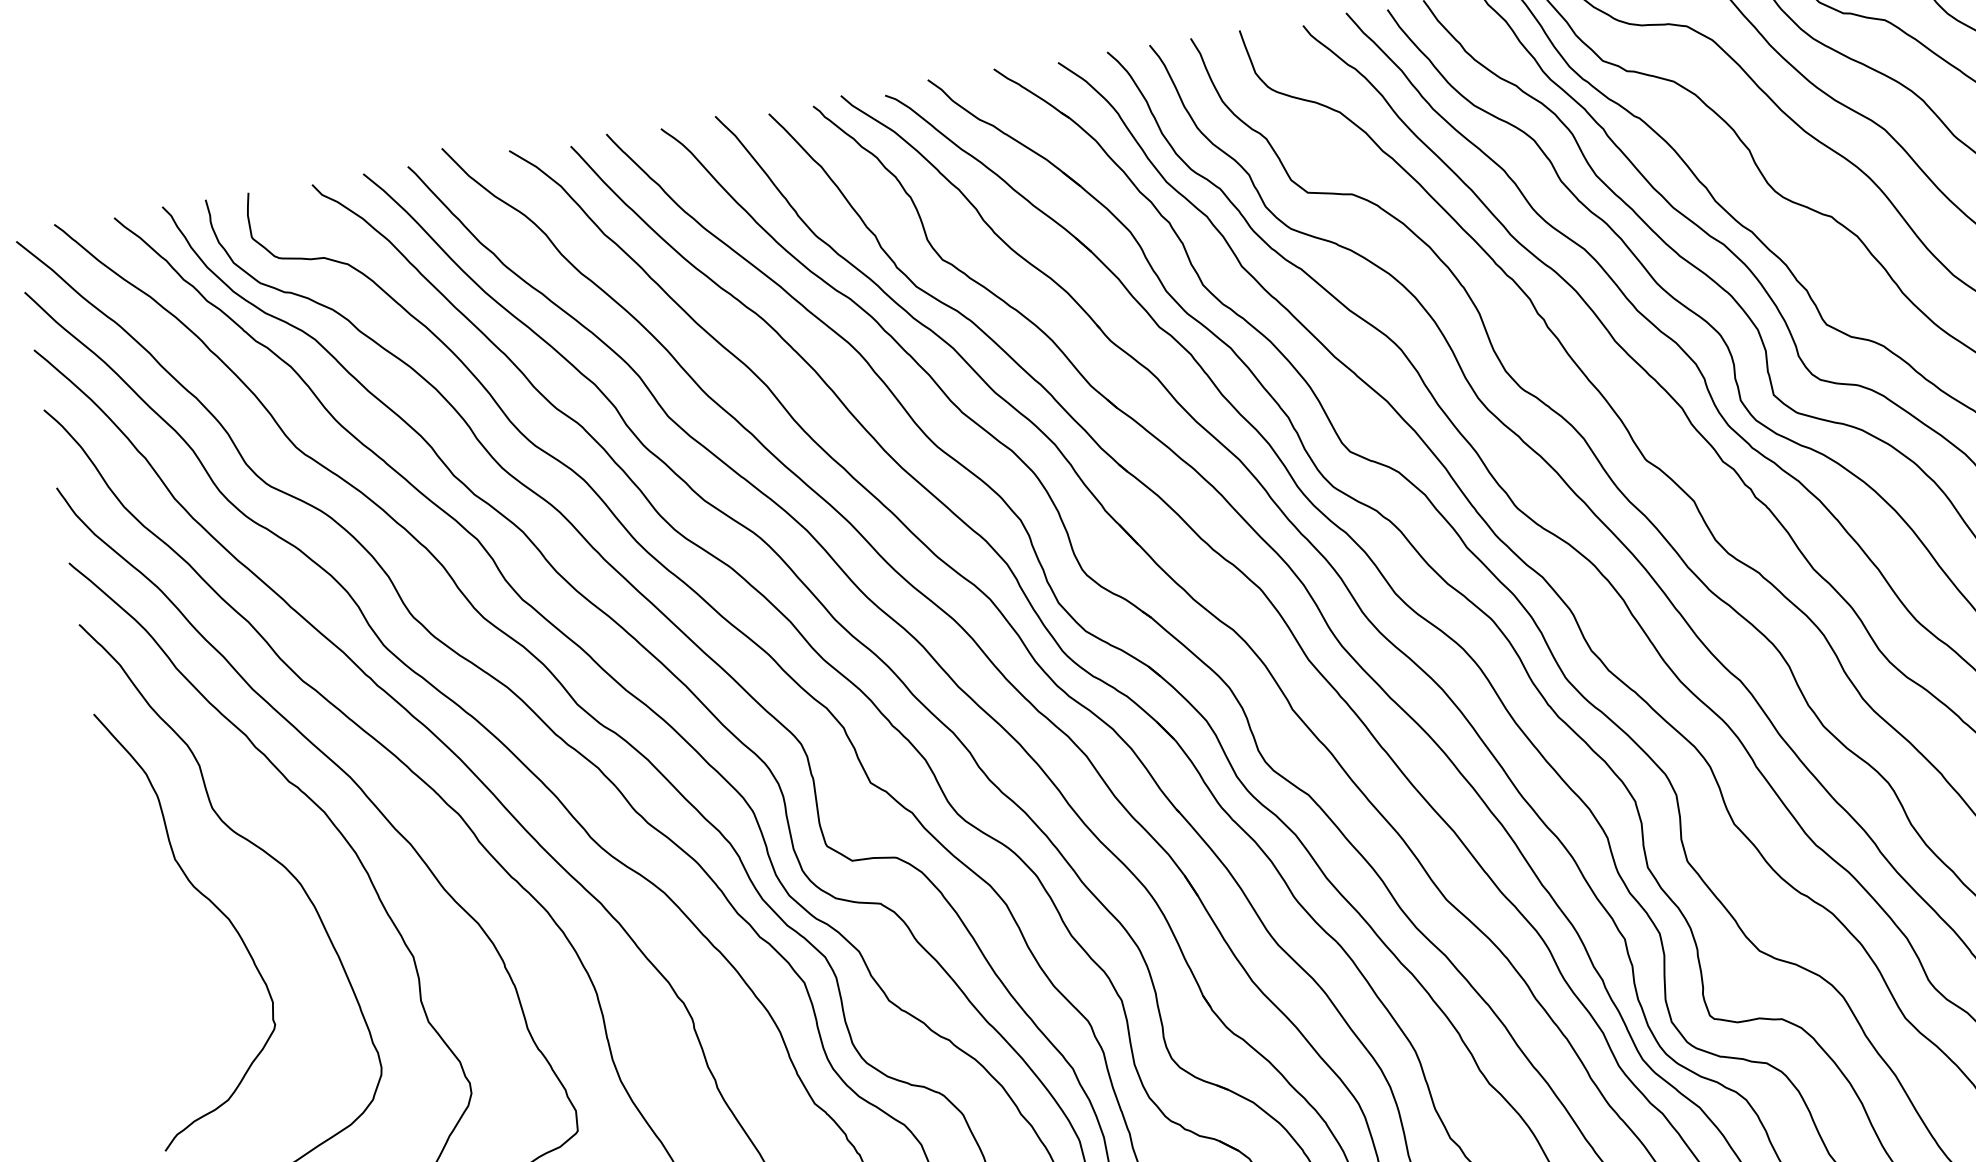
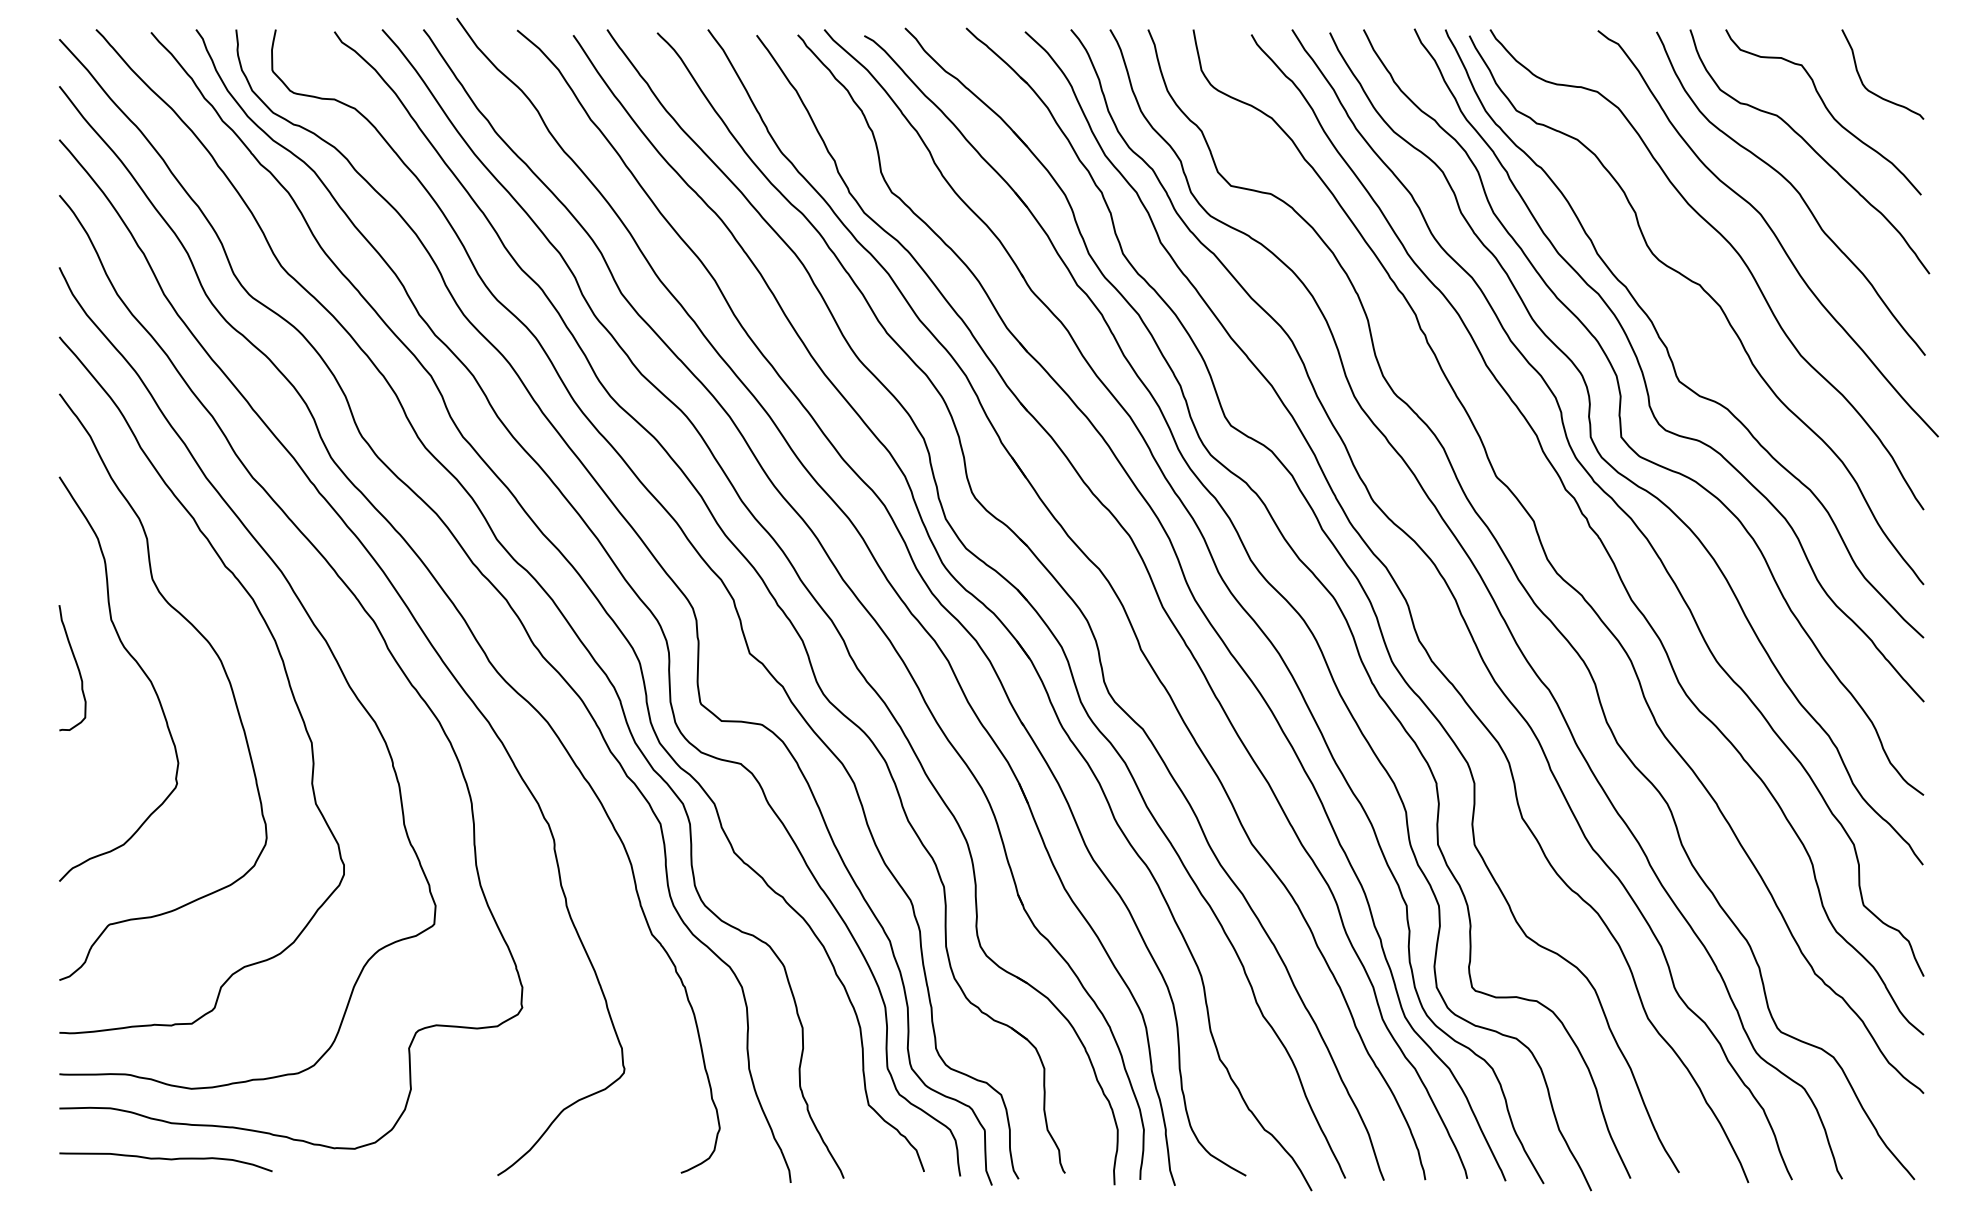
curve: (145, 916) -> (76, 666), added

